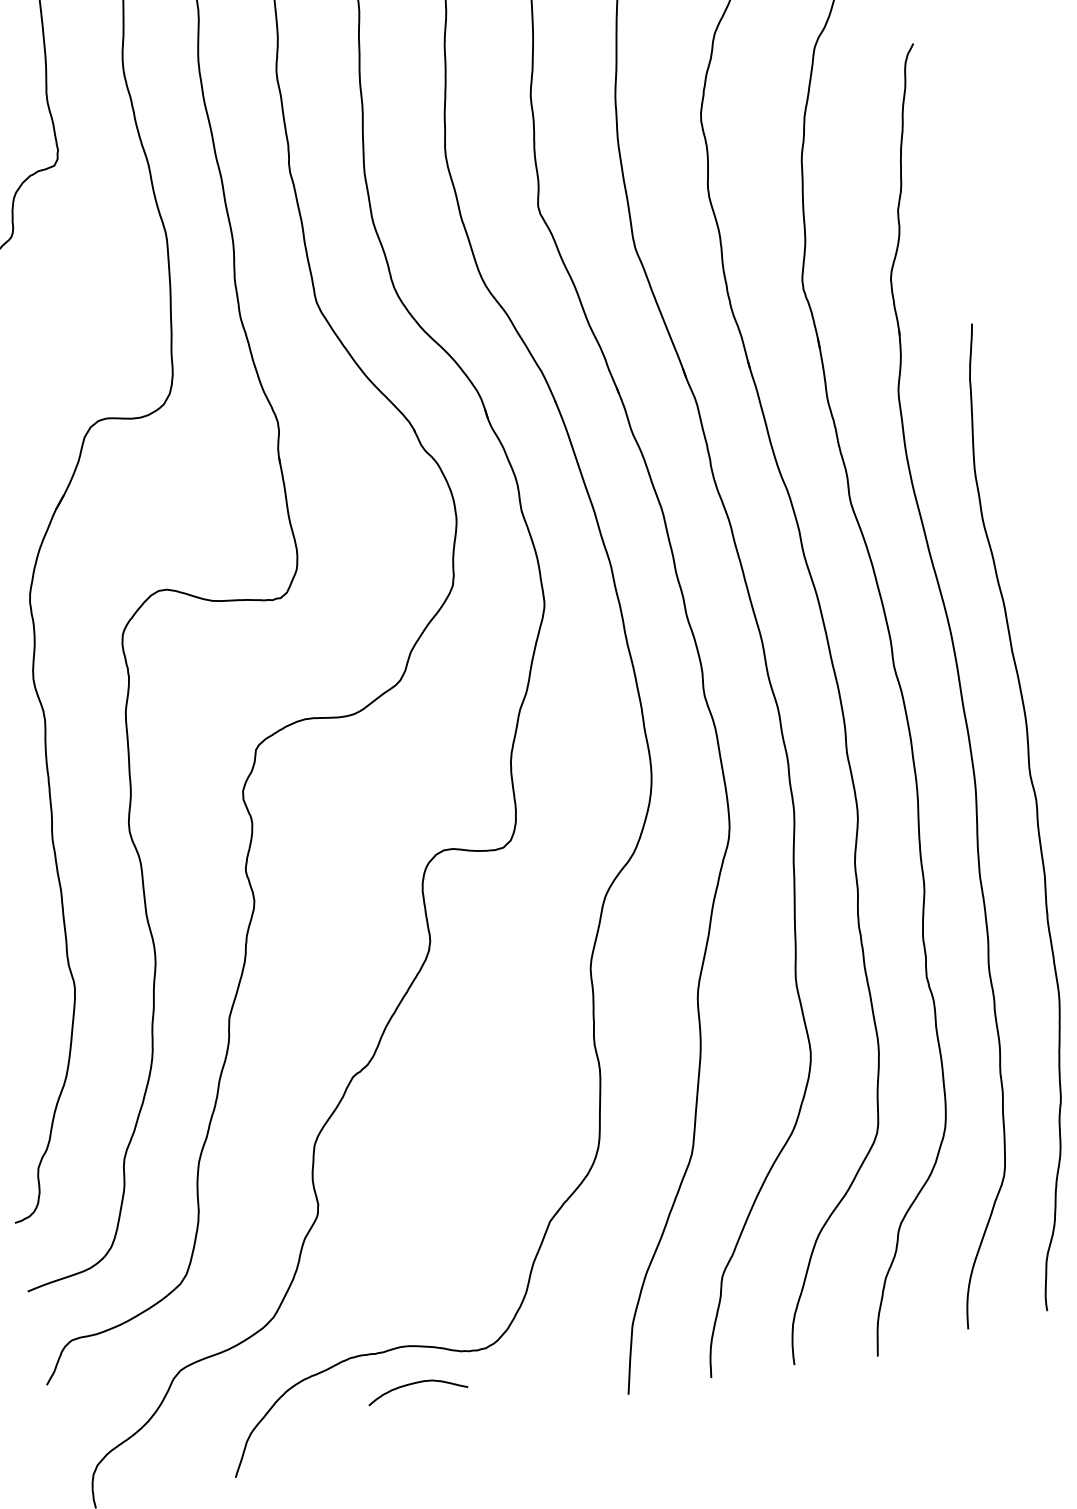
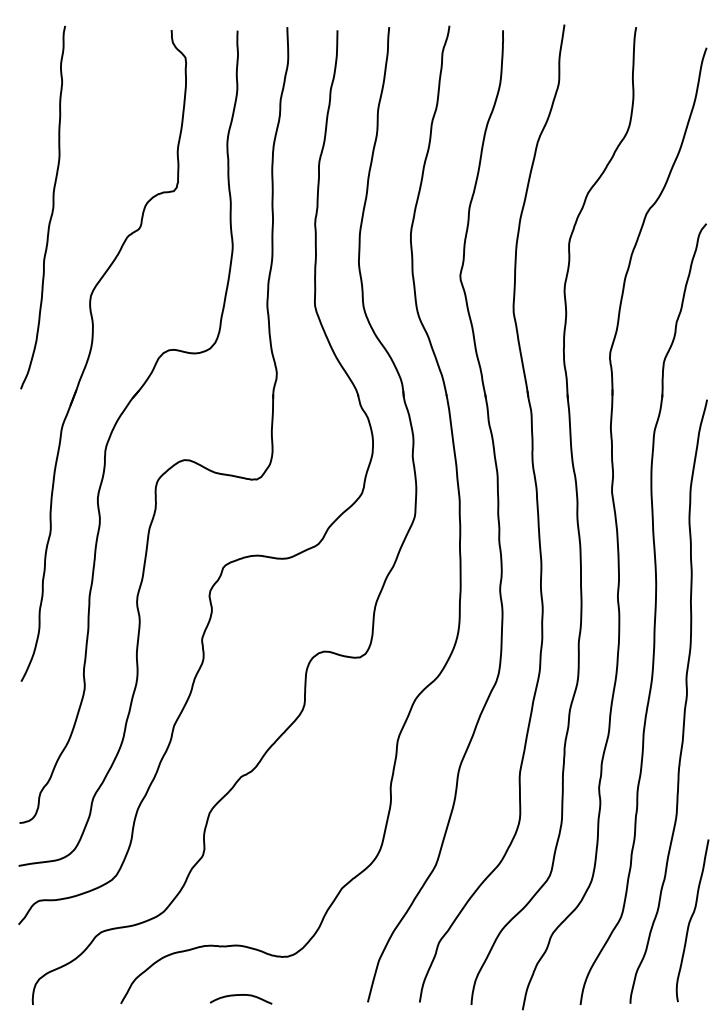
curve: (414, 1384) -> (240, 995), moved

